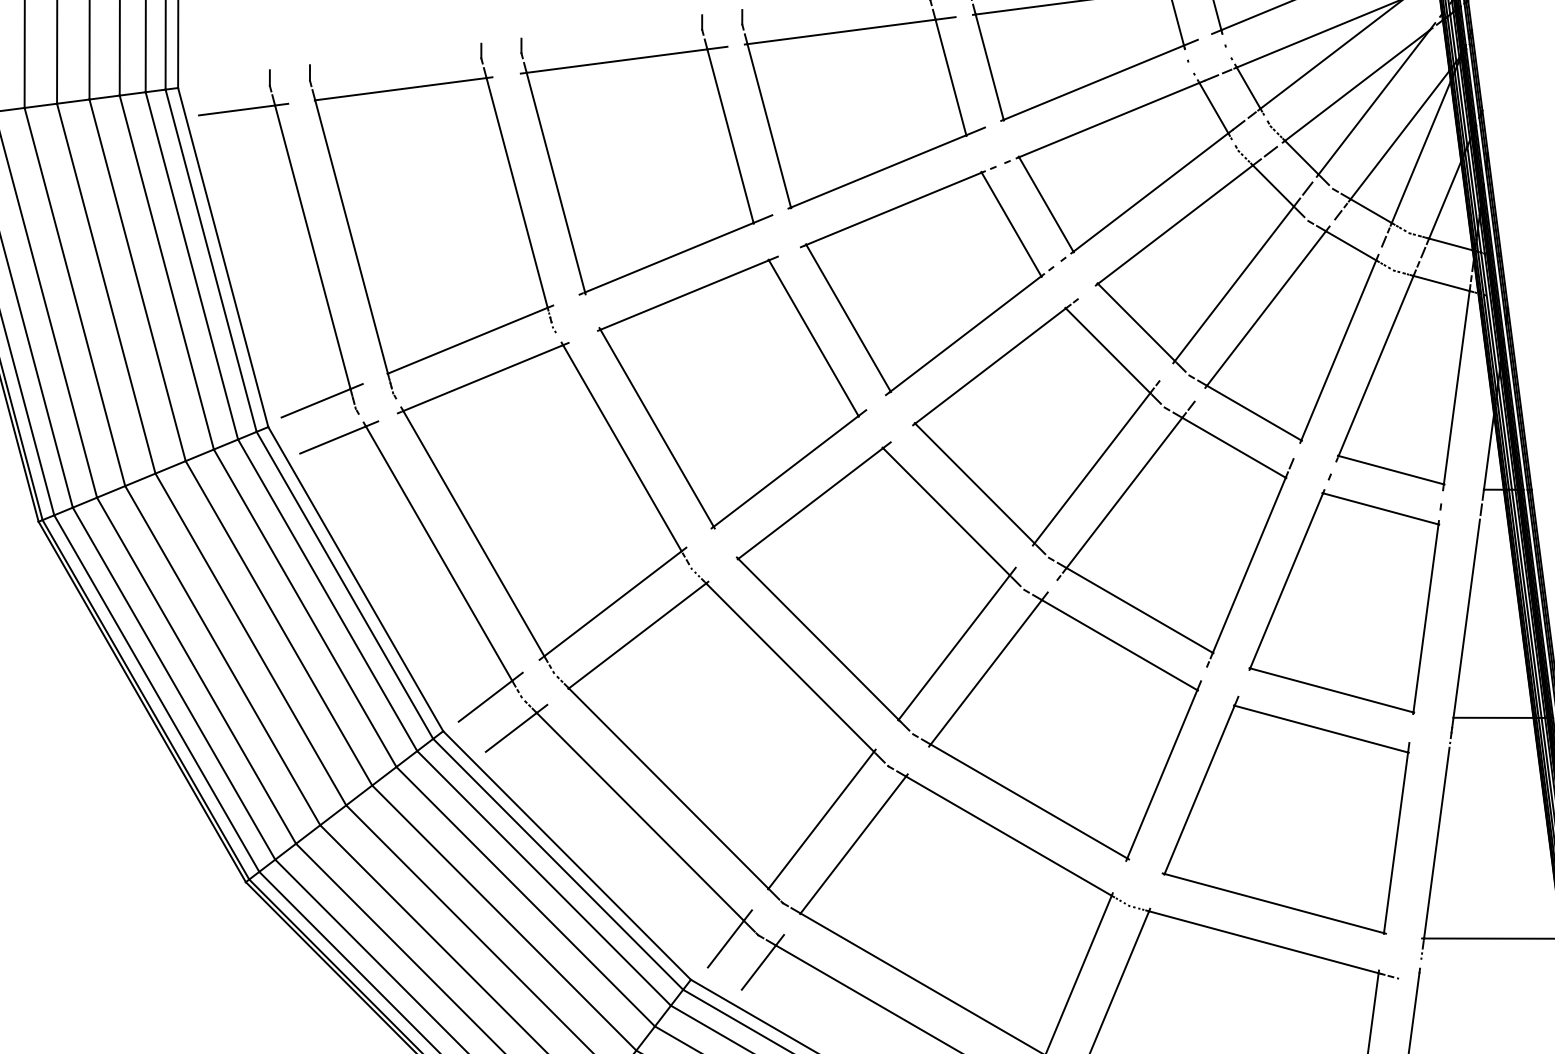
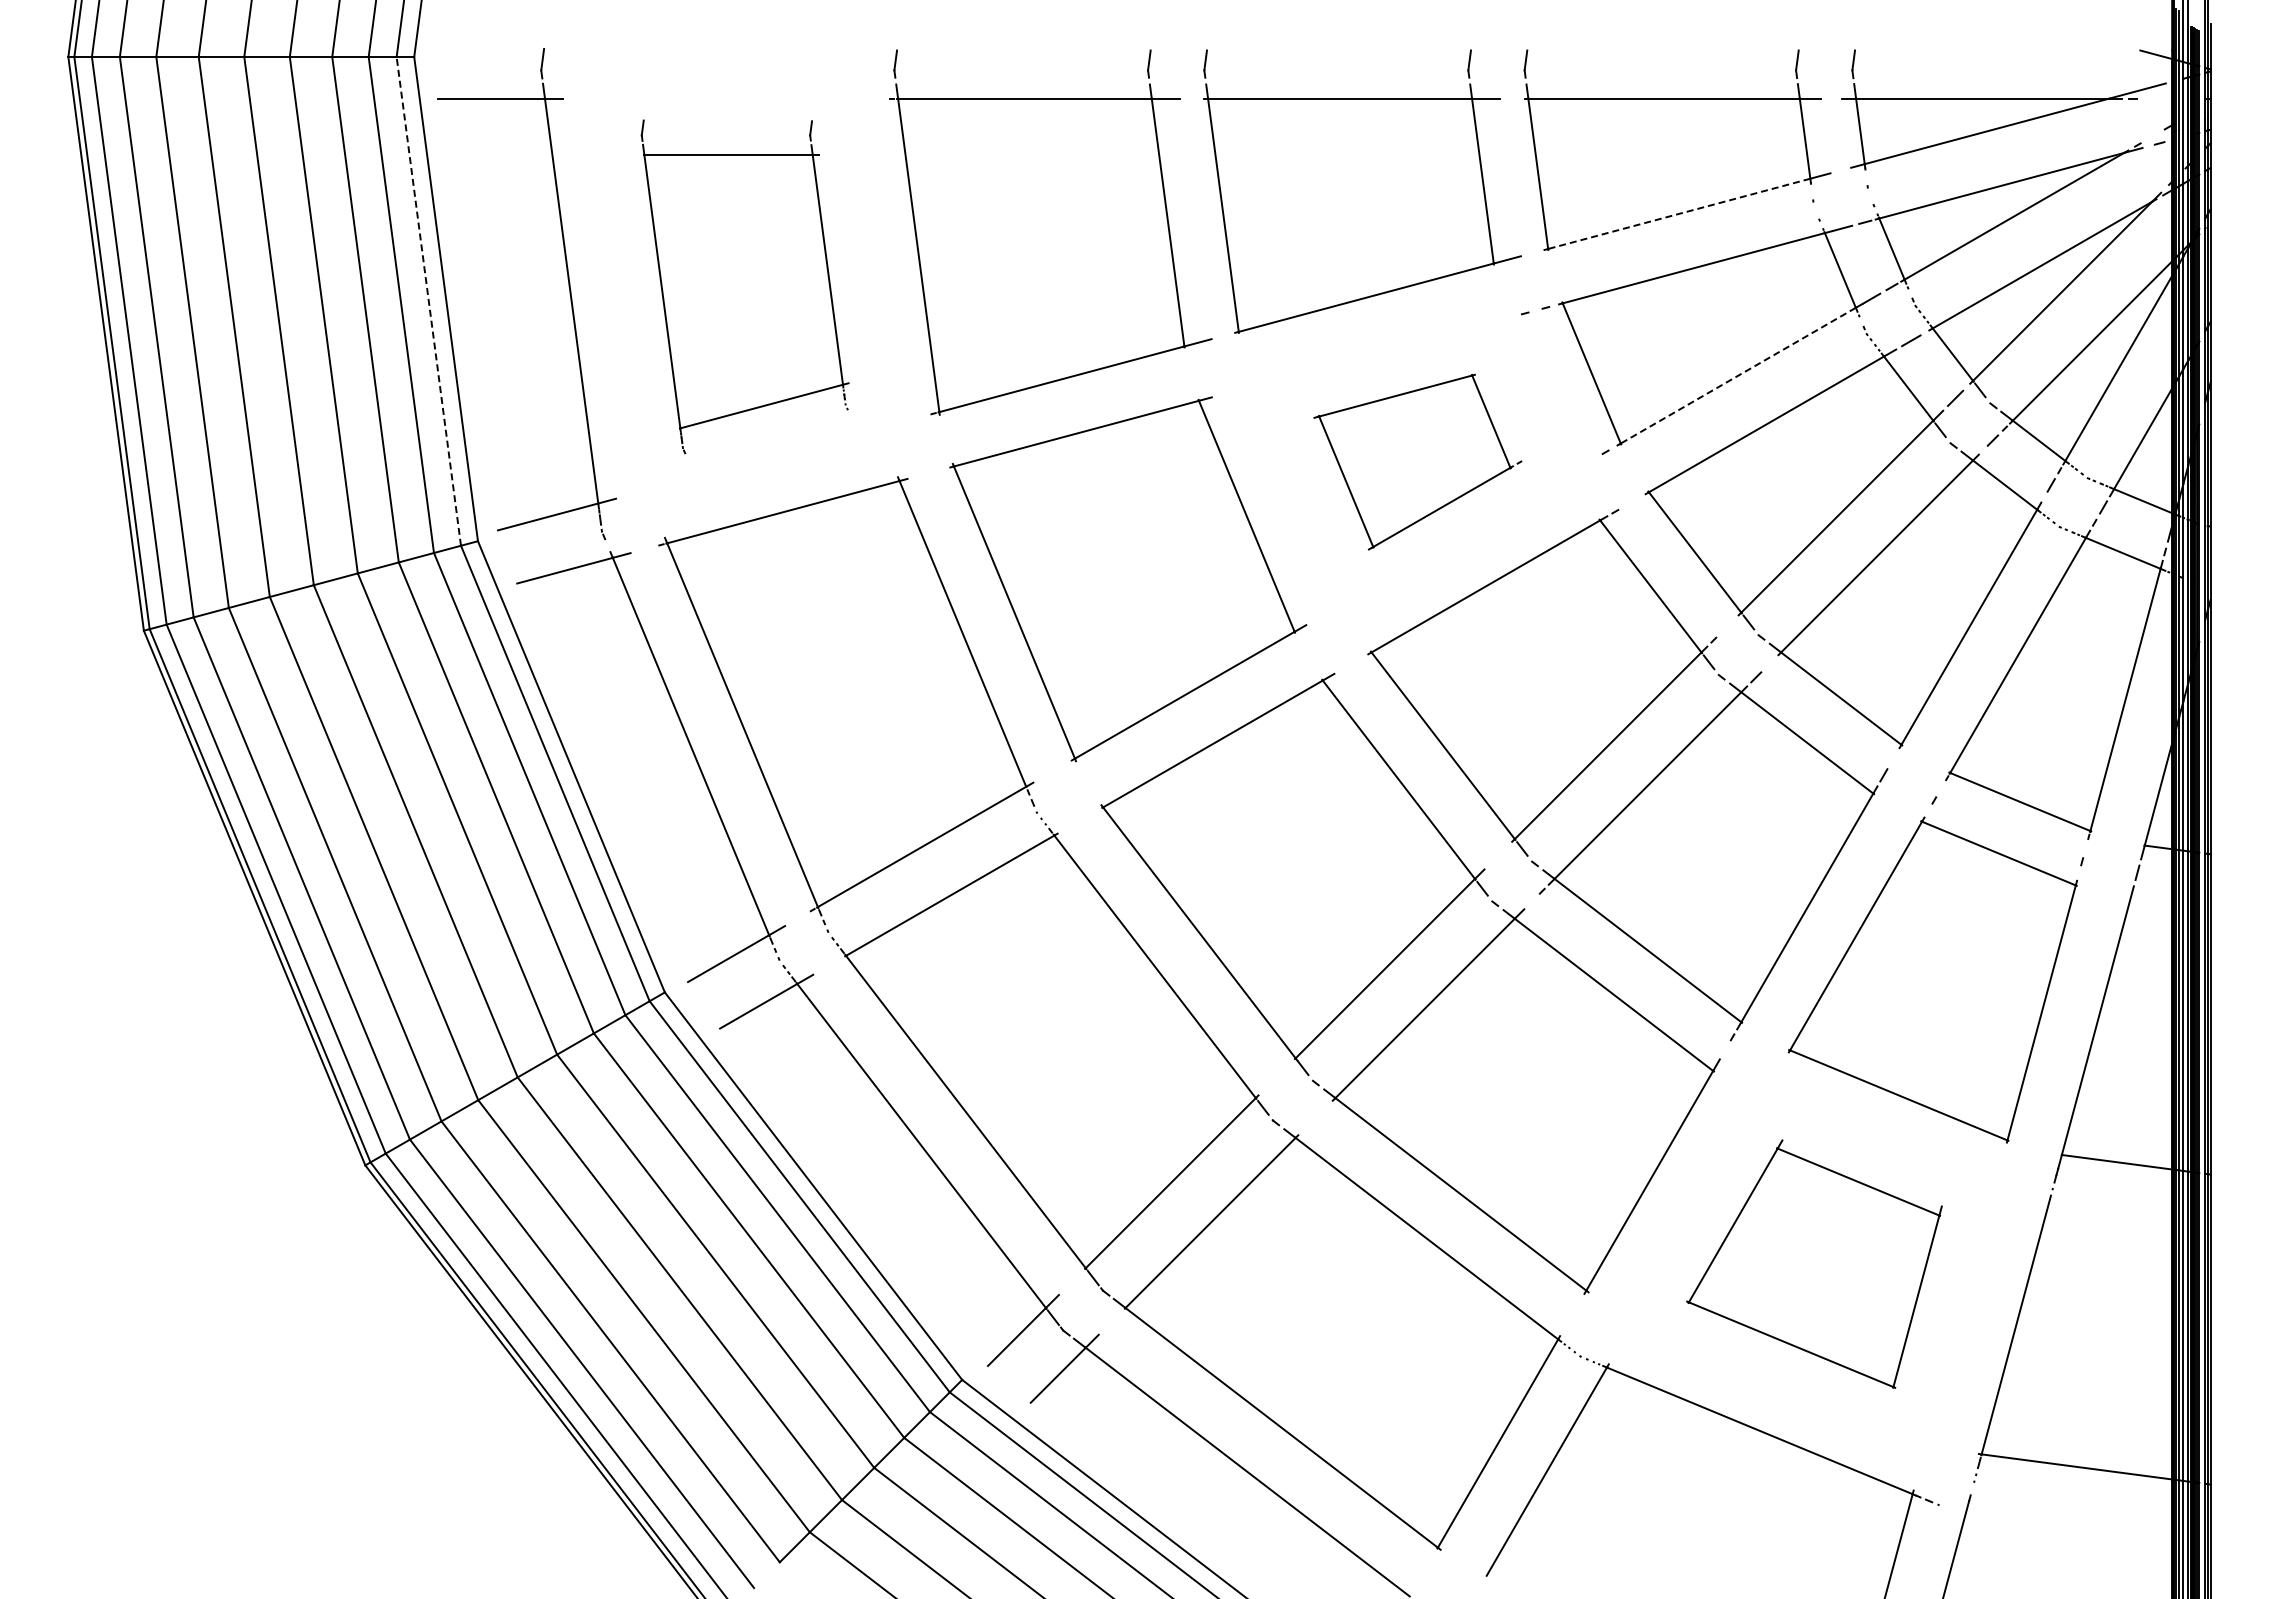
line: (1094, 82) -> (1679, 213), solid -> dashed
line: (1151, 192) -> (1738, 375), solid -> dashed
part: (434, 220) -> (744, 286), size x0.7
line: (210, 260) -> (428, 300), solid -> dashed
part: (930, 283) -> (1417, 461), size x0.6
part: (1287, 817) -> (1814, 1263), size x0.7

